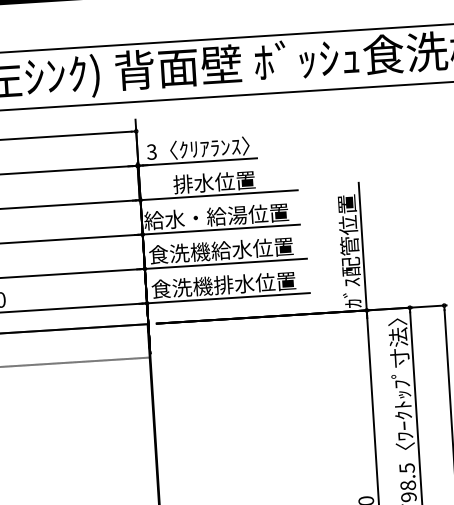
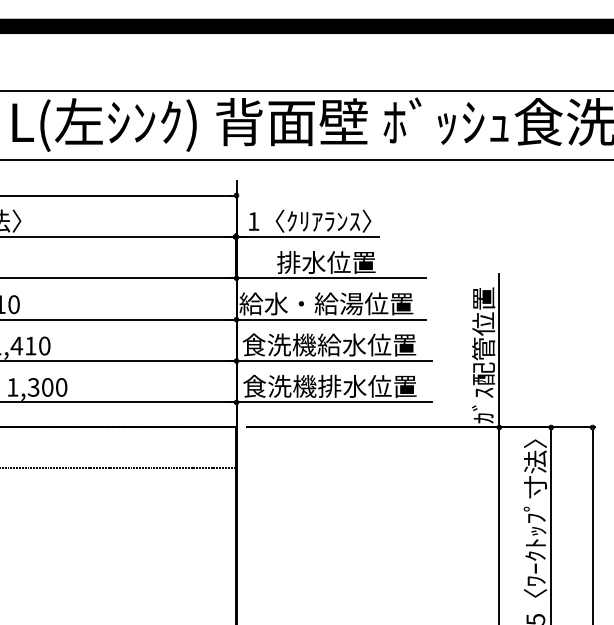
text: (151, 152) -> (253, 221), 3 -> 1

